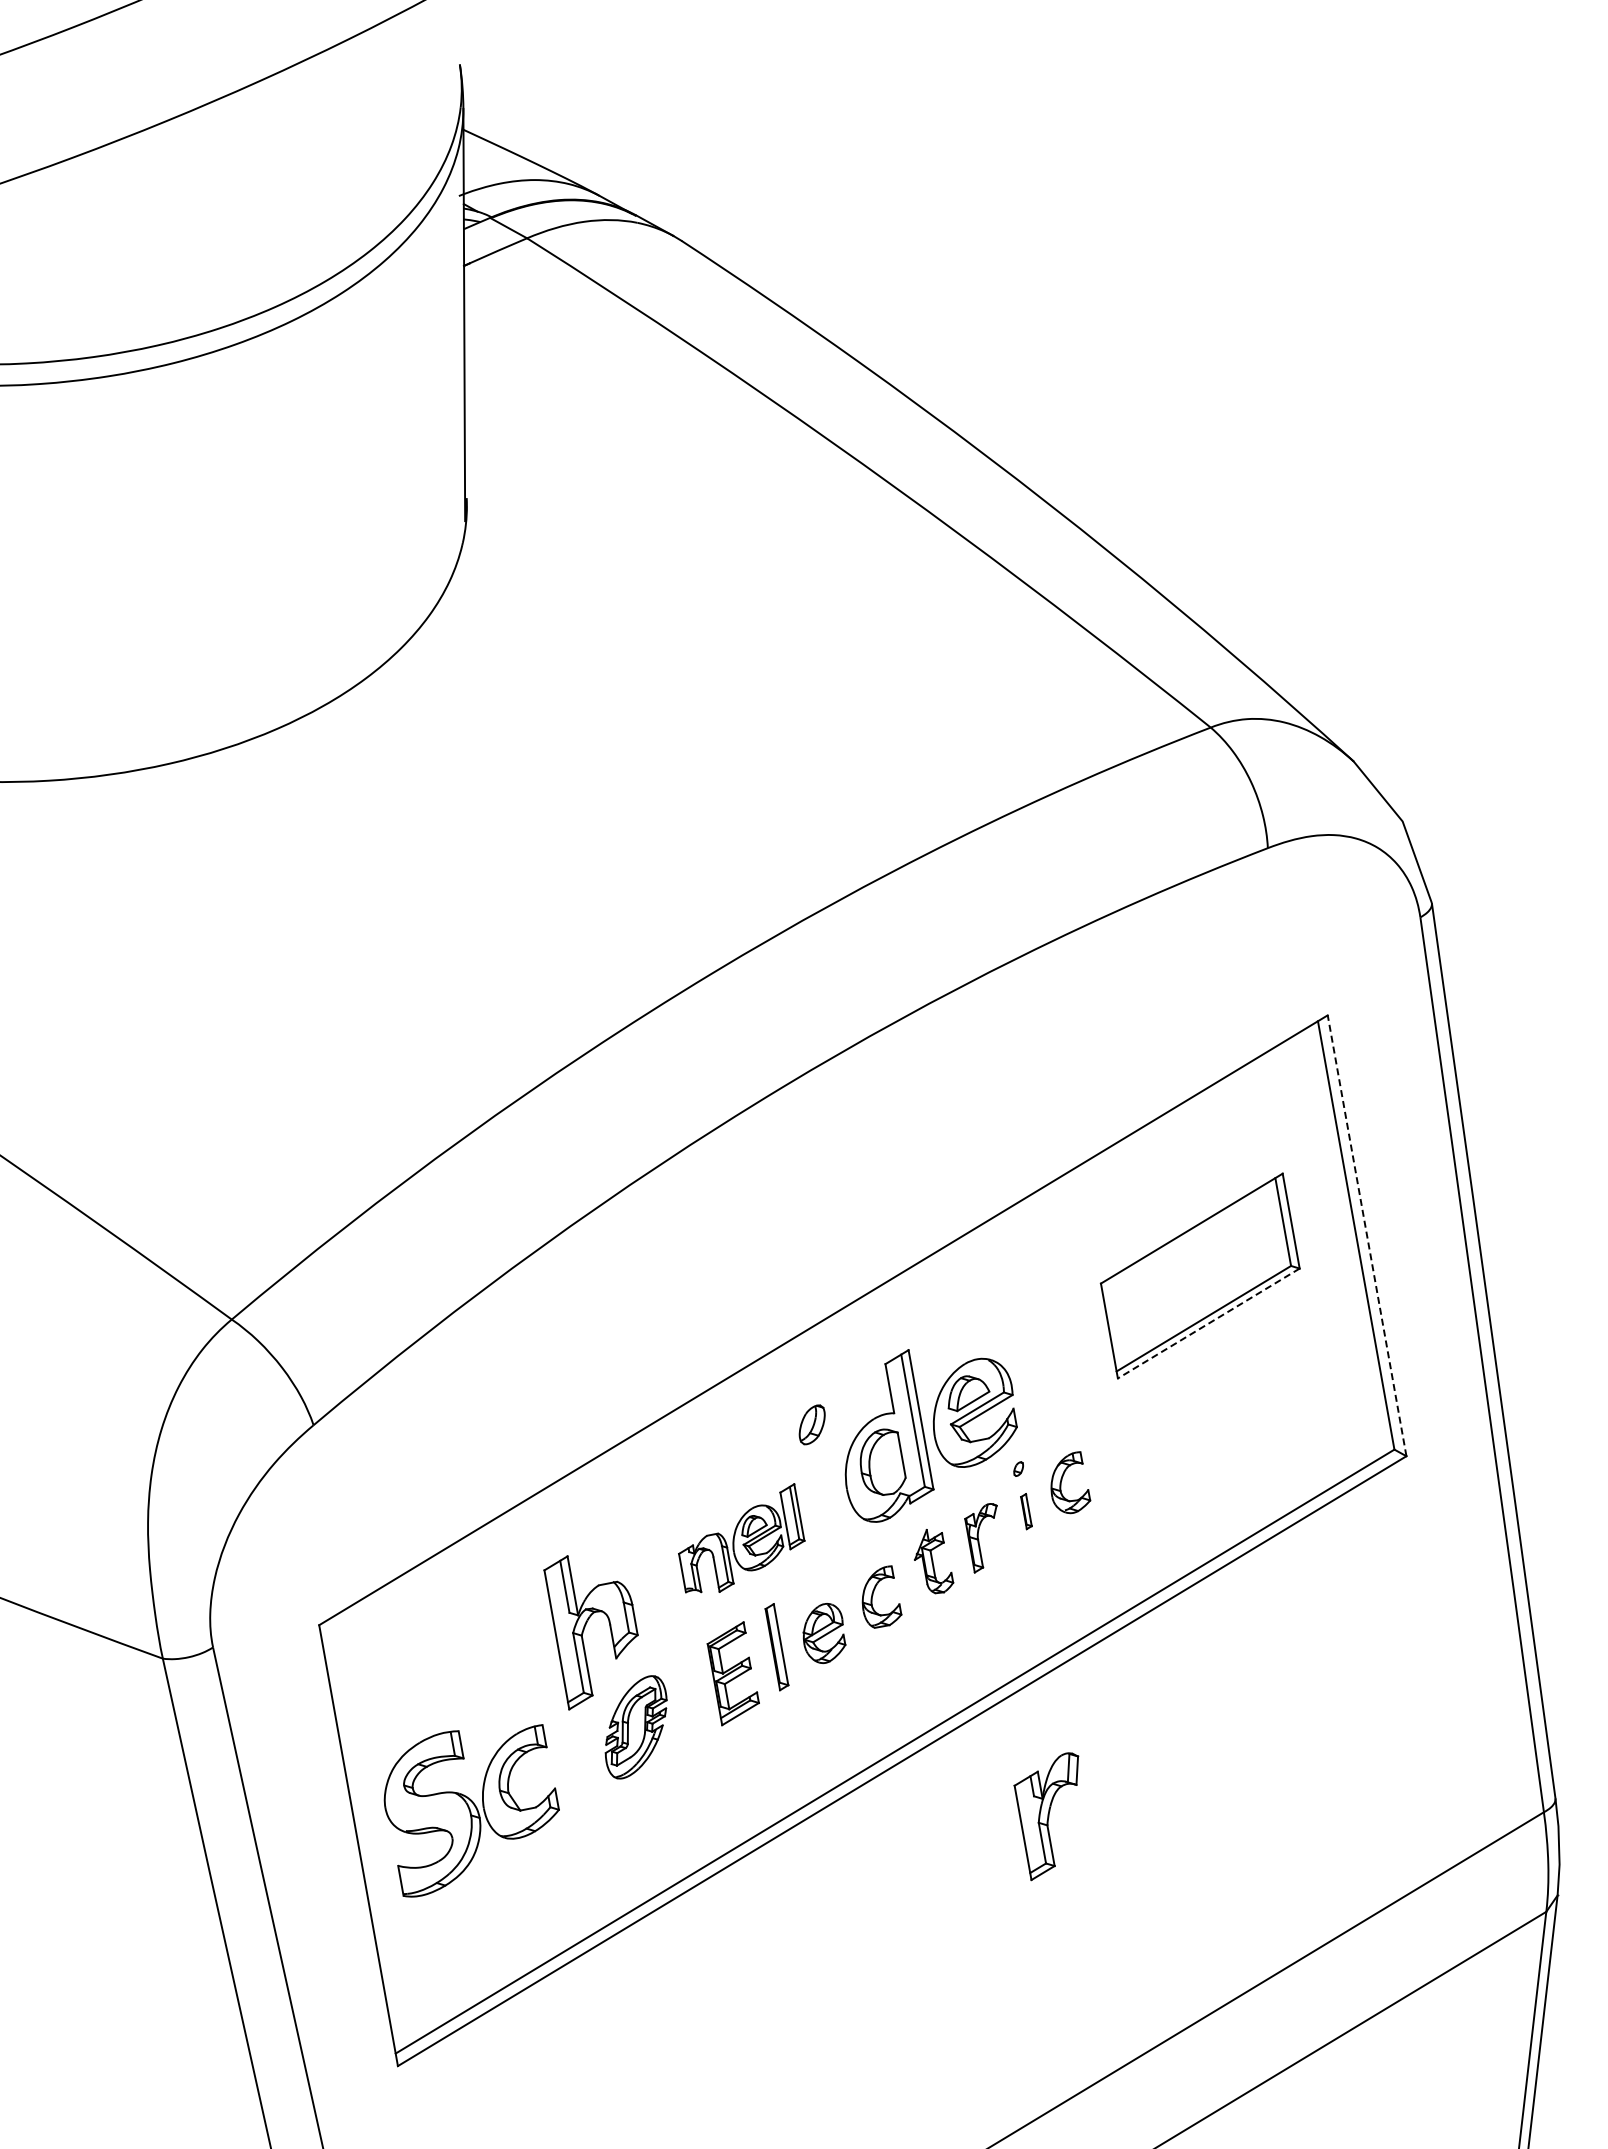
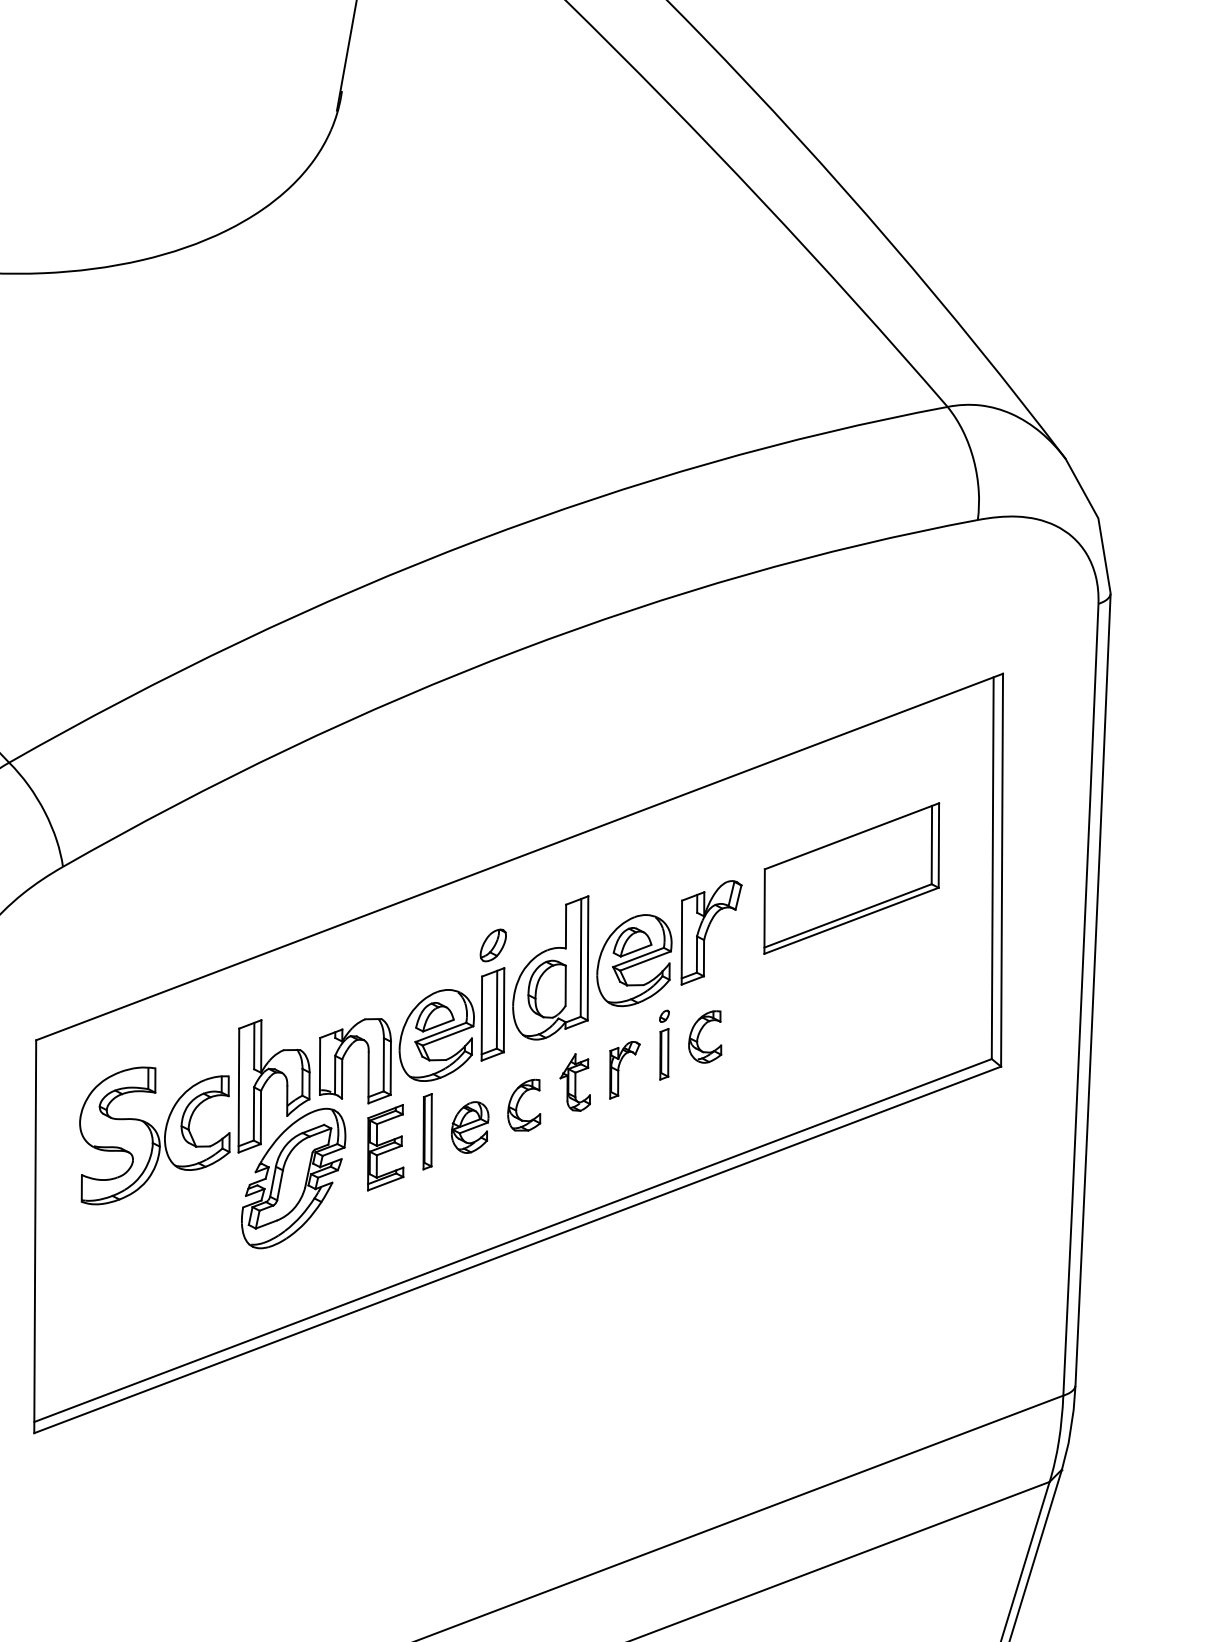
line: (1367, 1235) -> (1002, 870), dashed -> solid
line: (1208, 1323) -> (851, 920), dashed -> solid
part: (1026, 1511) -> (664, 1054), size x1.67
part: (741, 1538) -> (414, 1032), size x1.67
part: (635, 1727) -> (292, 1178), size x1.67
part: (471, 1810) -> (153, 1138), moved
part: (1046, 1816) -> (704, 932), moved

